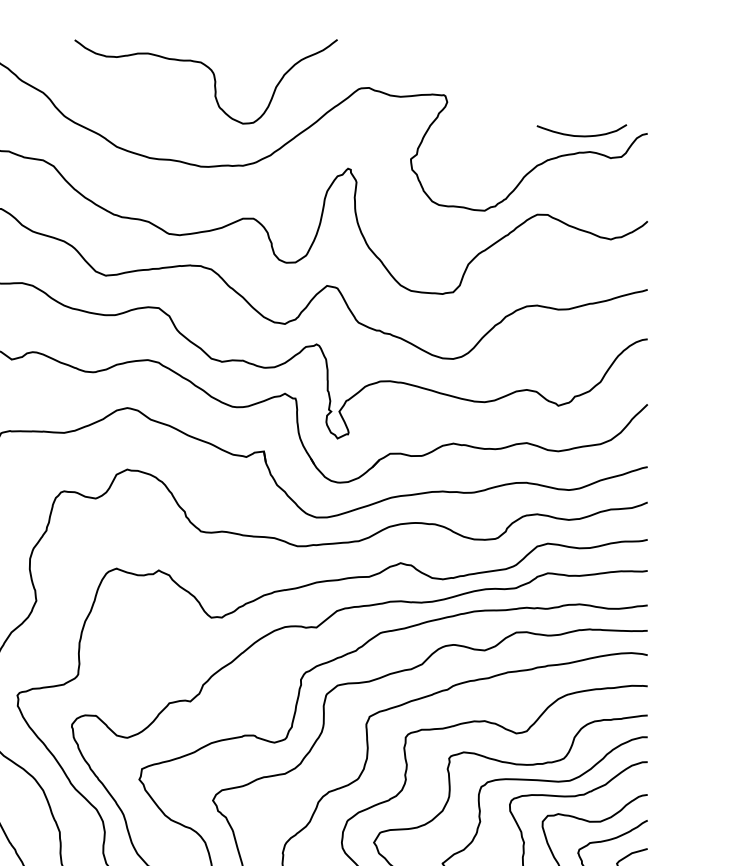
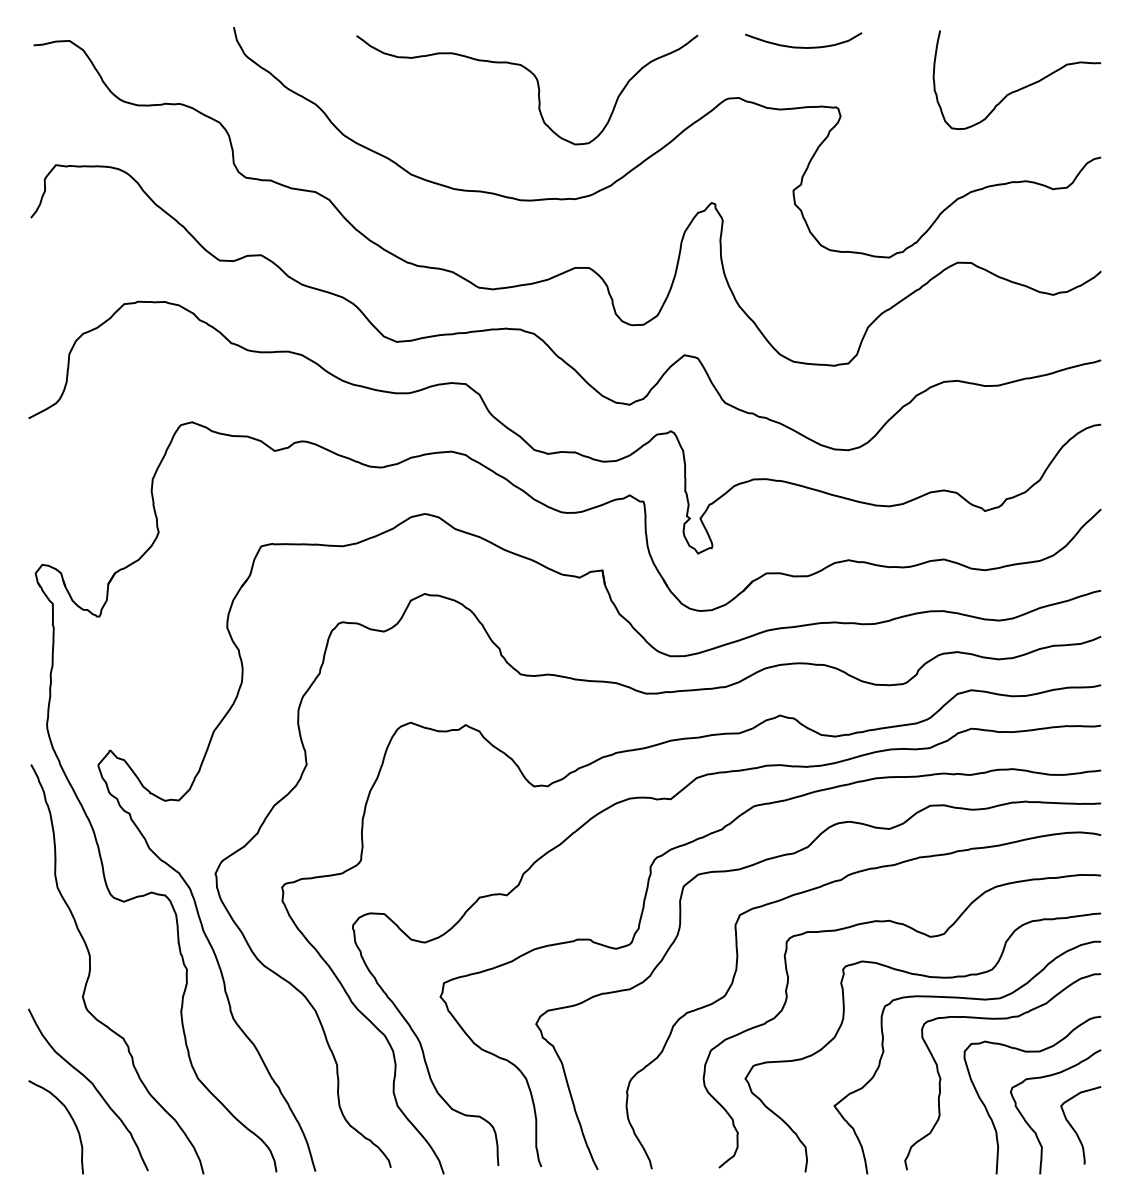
curve: (586, 79) -> (1021, 87), added
curve: (581, 135) -> (802, 46), moved

